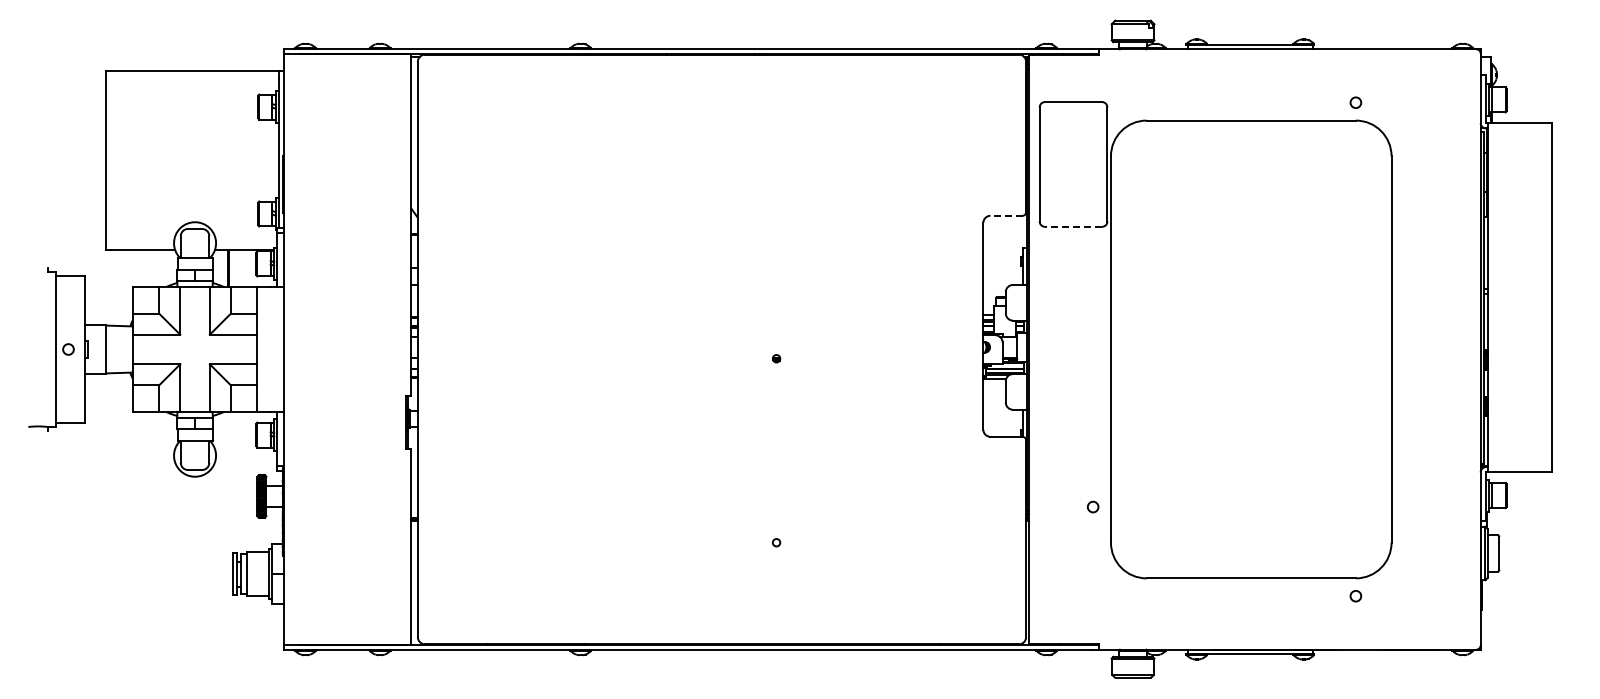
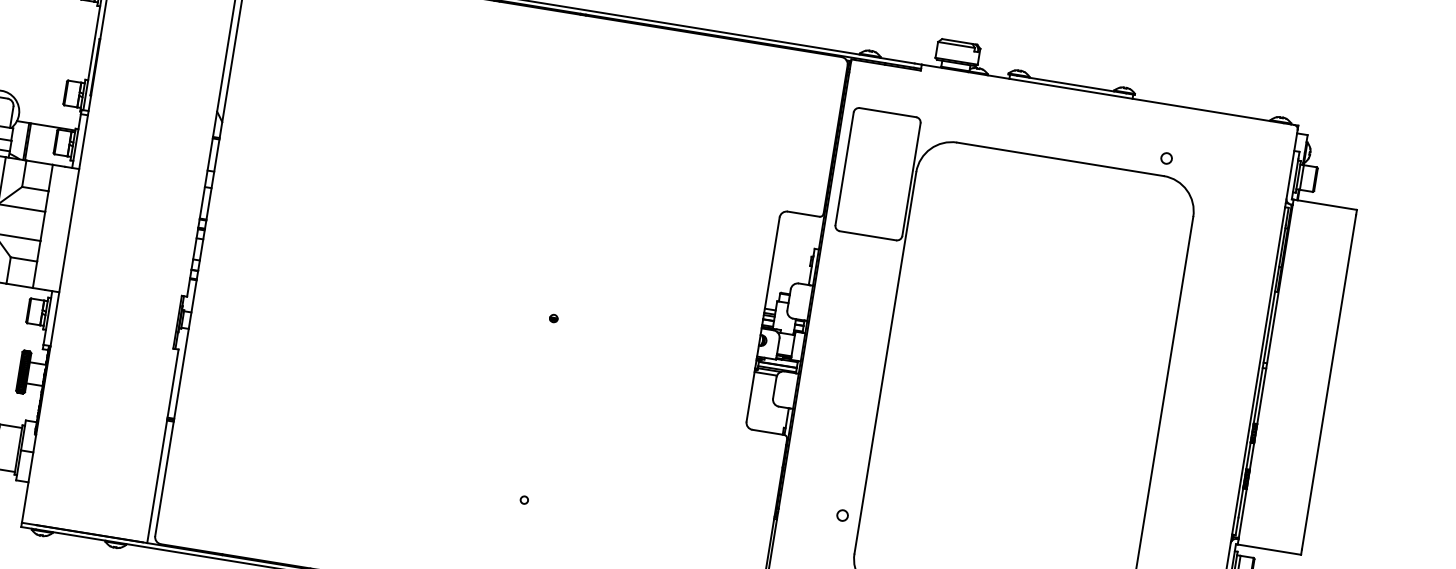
line: (1006, 215) -> (803, 213), dashed -> solid
line: (1073, 226) -> (868, 235), dashed -> solid

